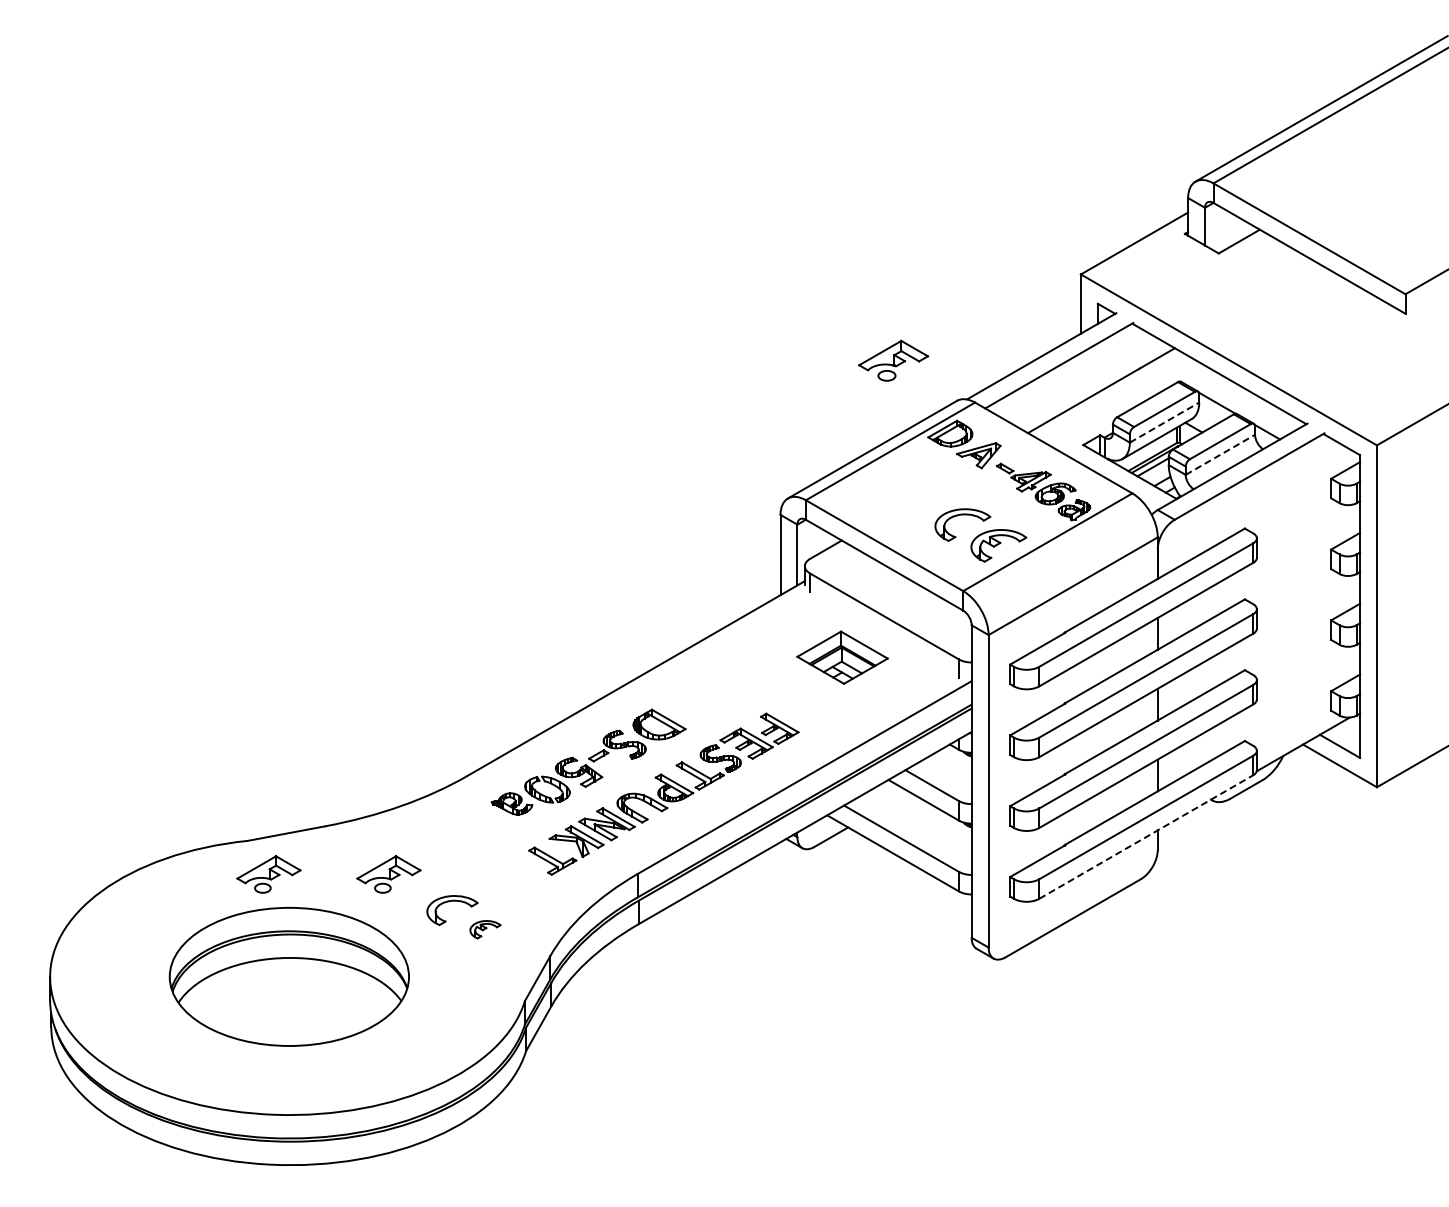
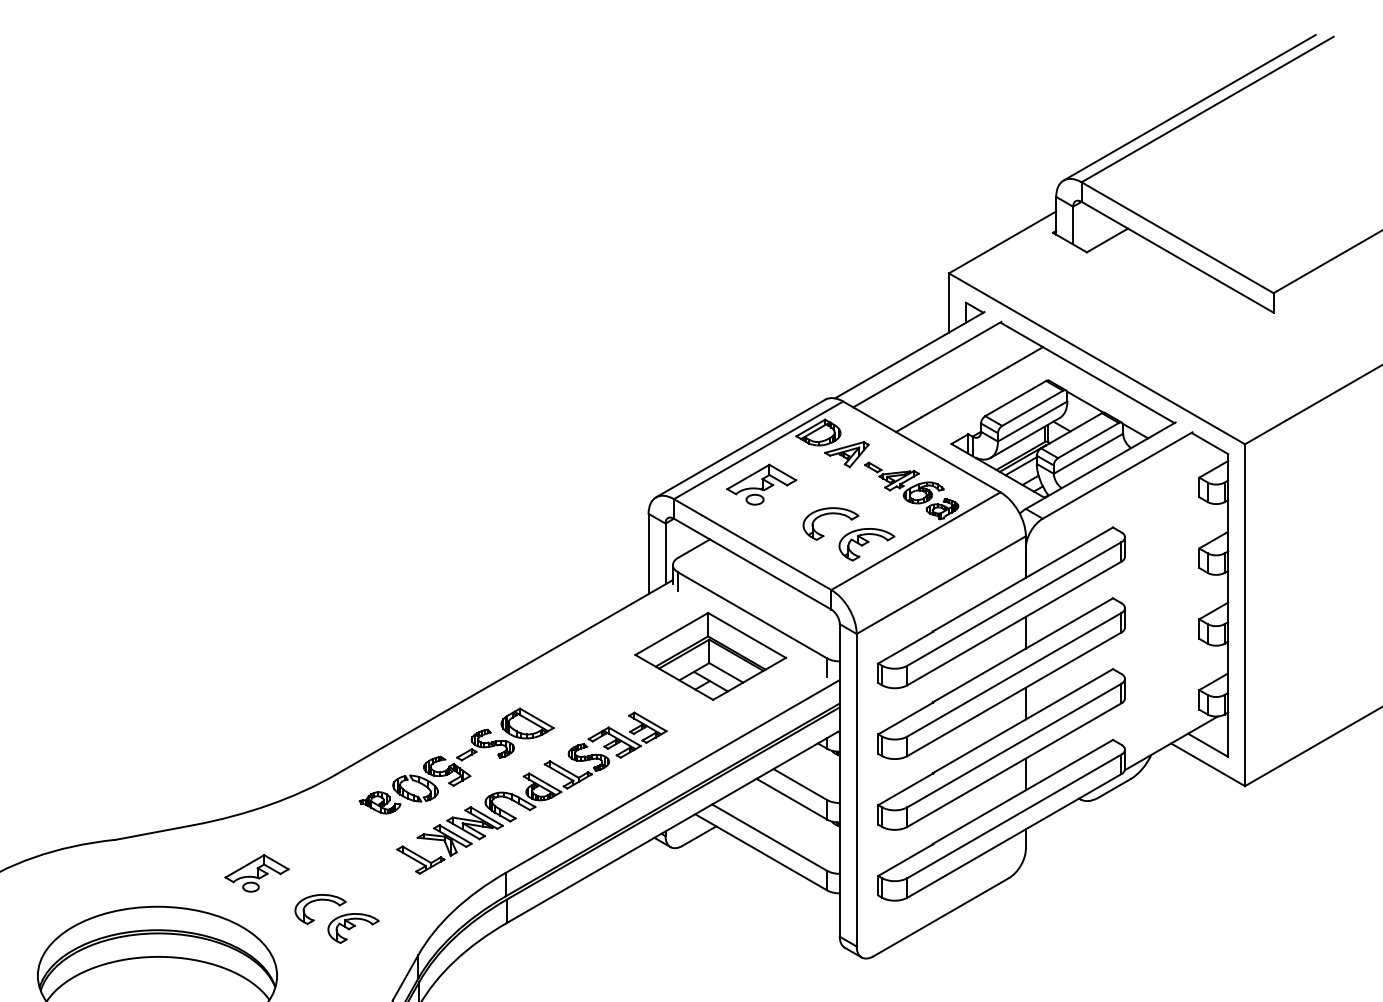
part: (893, 360) -> (761, 484), moved
line: (1164, 422) -> (1032, 421), dashed -> solid
line: (1220, 454) -> (1088, 453), dashed -> solid
part: (842, 657) -> (710, 656), size x1.67
line: (1146, 836) -> (1014, 835), dashed -> solid
part: (268, 874) -> (136, 873), removed
part: (485, 929) -> (353, 928), size x1.67

